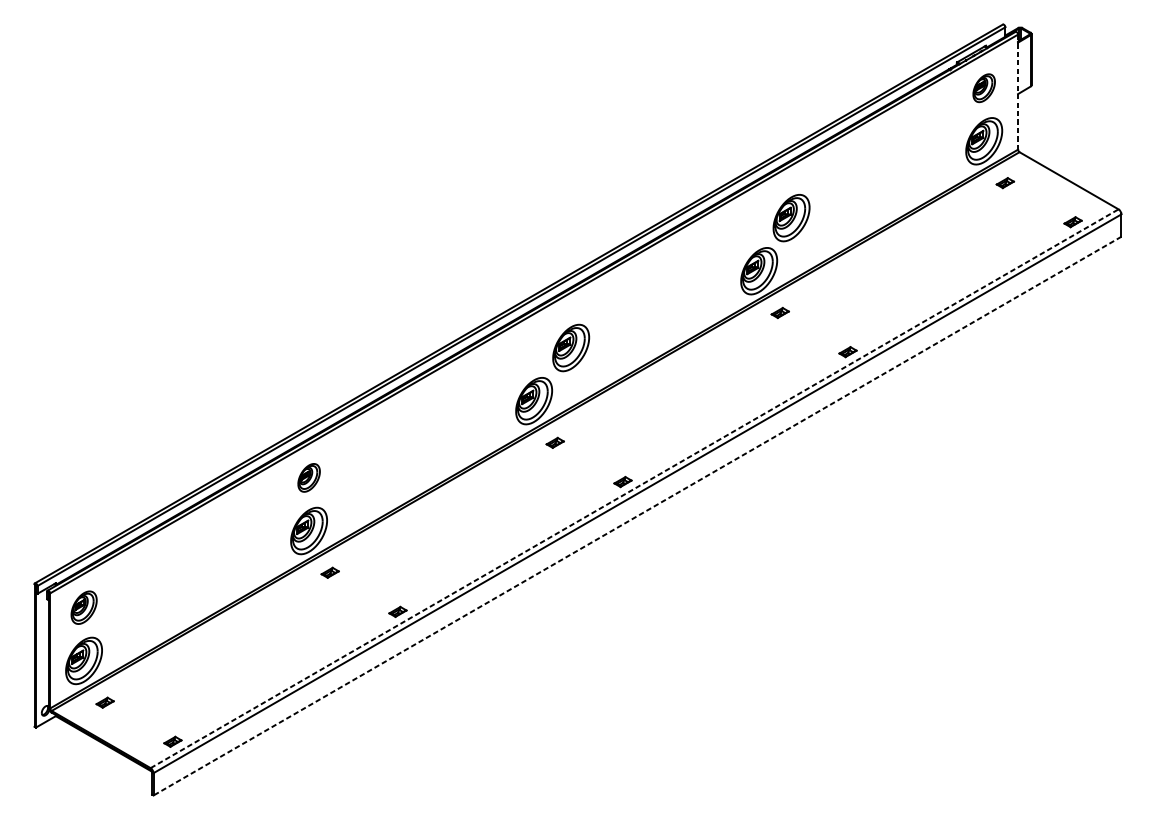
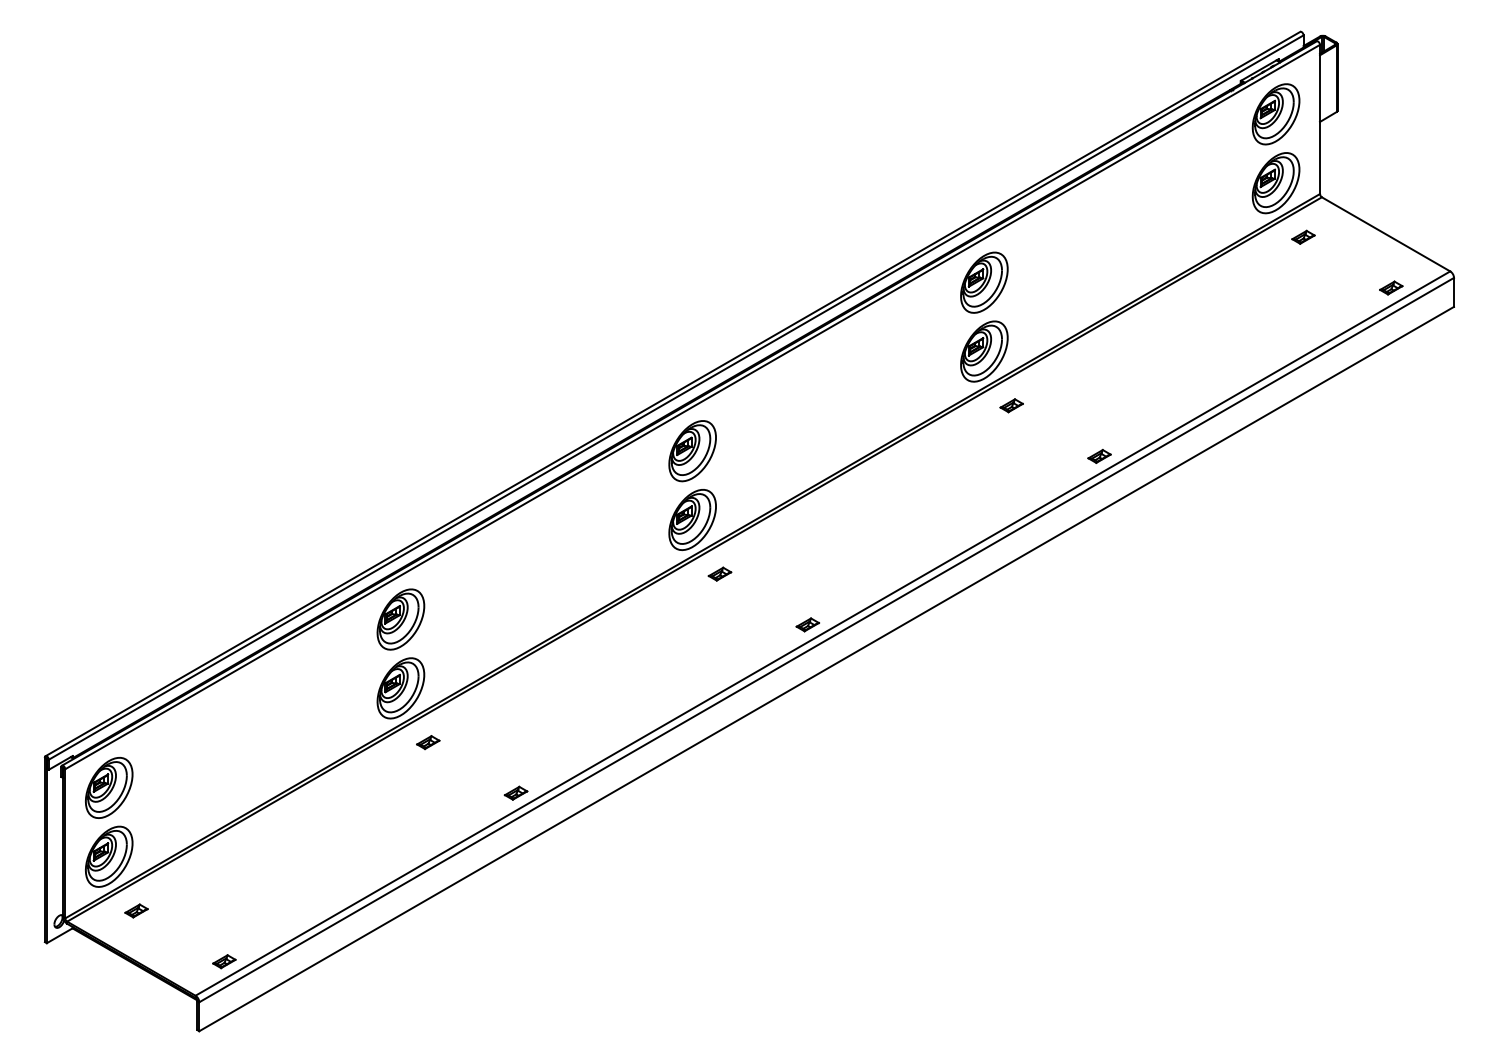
part: (983, 88) -> (1275, 114), size x1.67
line: (1018, 92) -> (1320, 119), dashed -> solid
part: (791, 217) -> (984, 282), moved
part: (571, 348) -> (692, 451), moved
part: (308, 477) -> (400, 619), size x1.67
line: (635, 488) -> (823, 633), dashed -> solid
line: (637, 516) -> (826, 669), dashed -> solid
part: (84, 607) -> (109, 787), size x1.43

